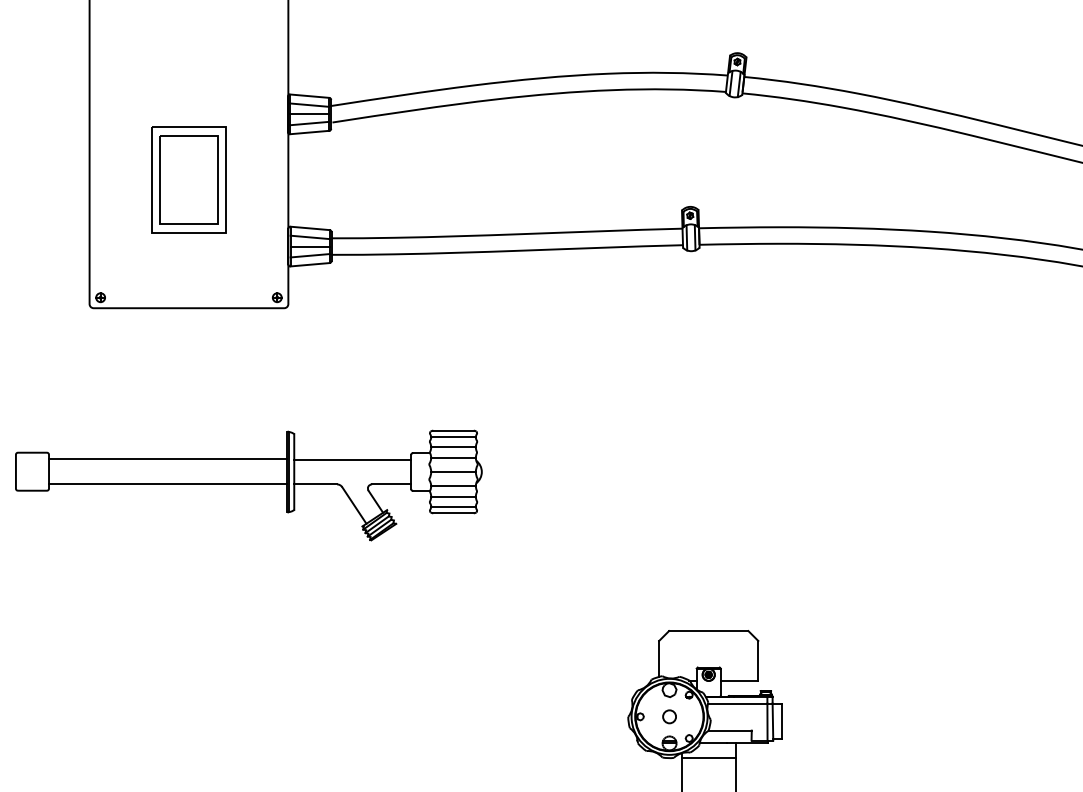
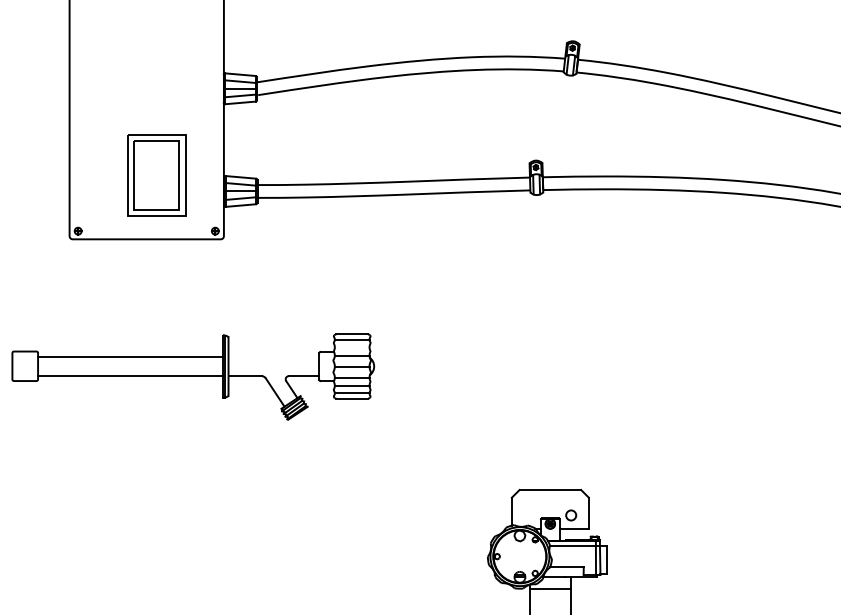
part: (188, 179) -> (156, 175), moved
line: (453, 447) -> (352, 347), removed
line: (352, 459) -> (273, 356), removed
circle: (669, 716) -> (571, 515), moved

